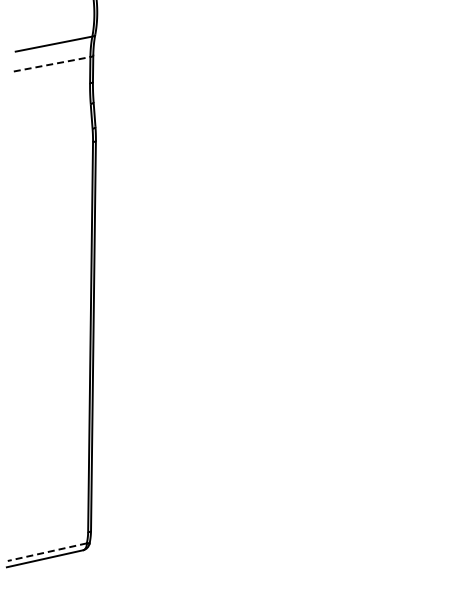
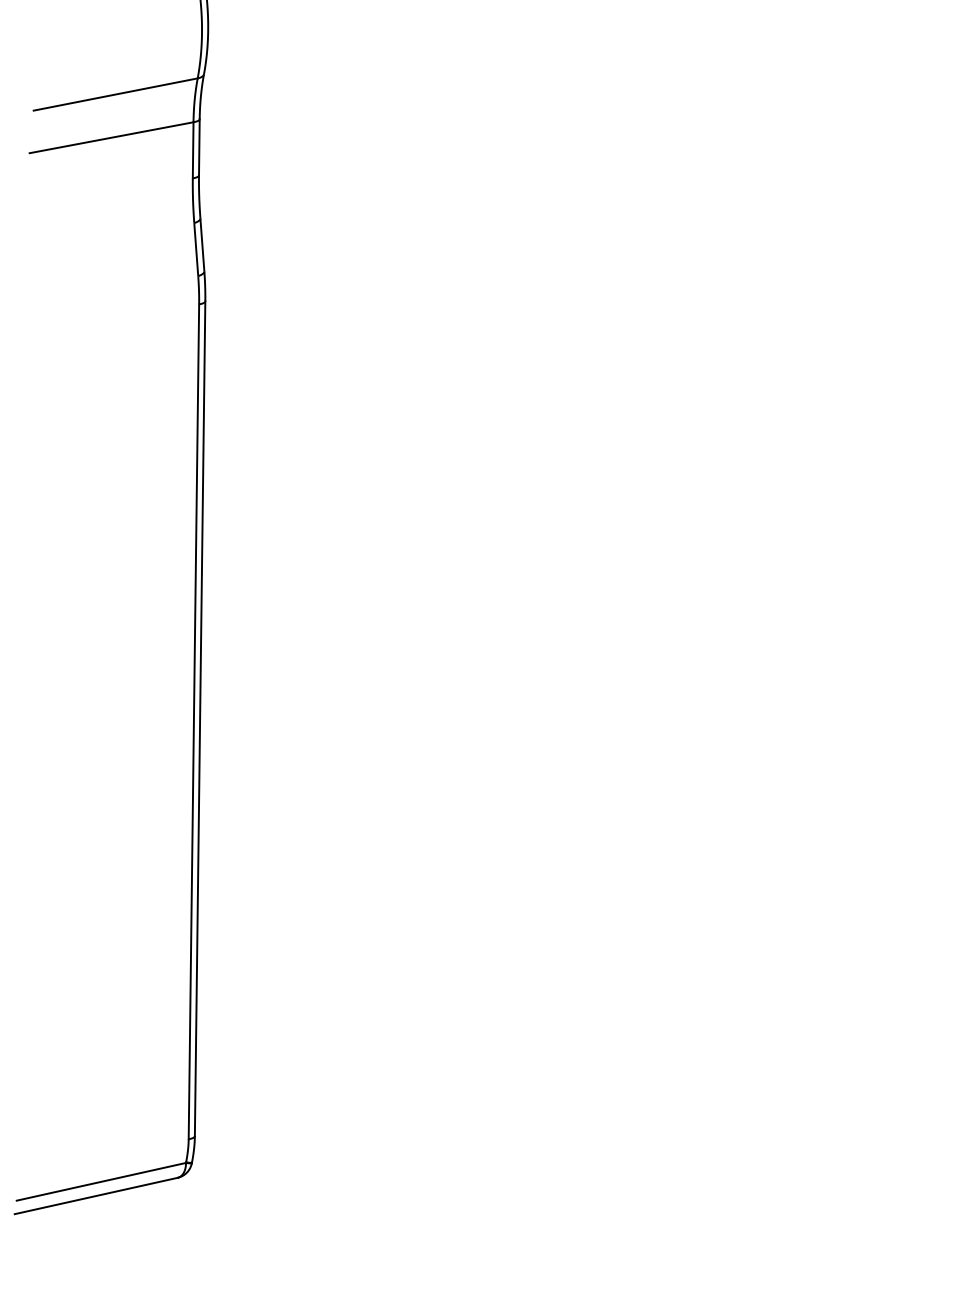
line: (52, 64) -> (112, 138), dashed -> solid
line: (47, 552) -> (101, 1182), dashed -> solid

